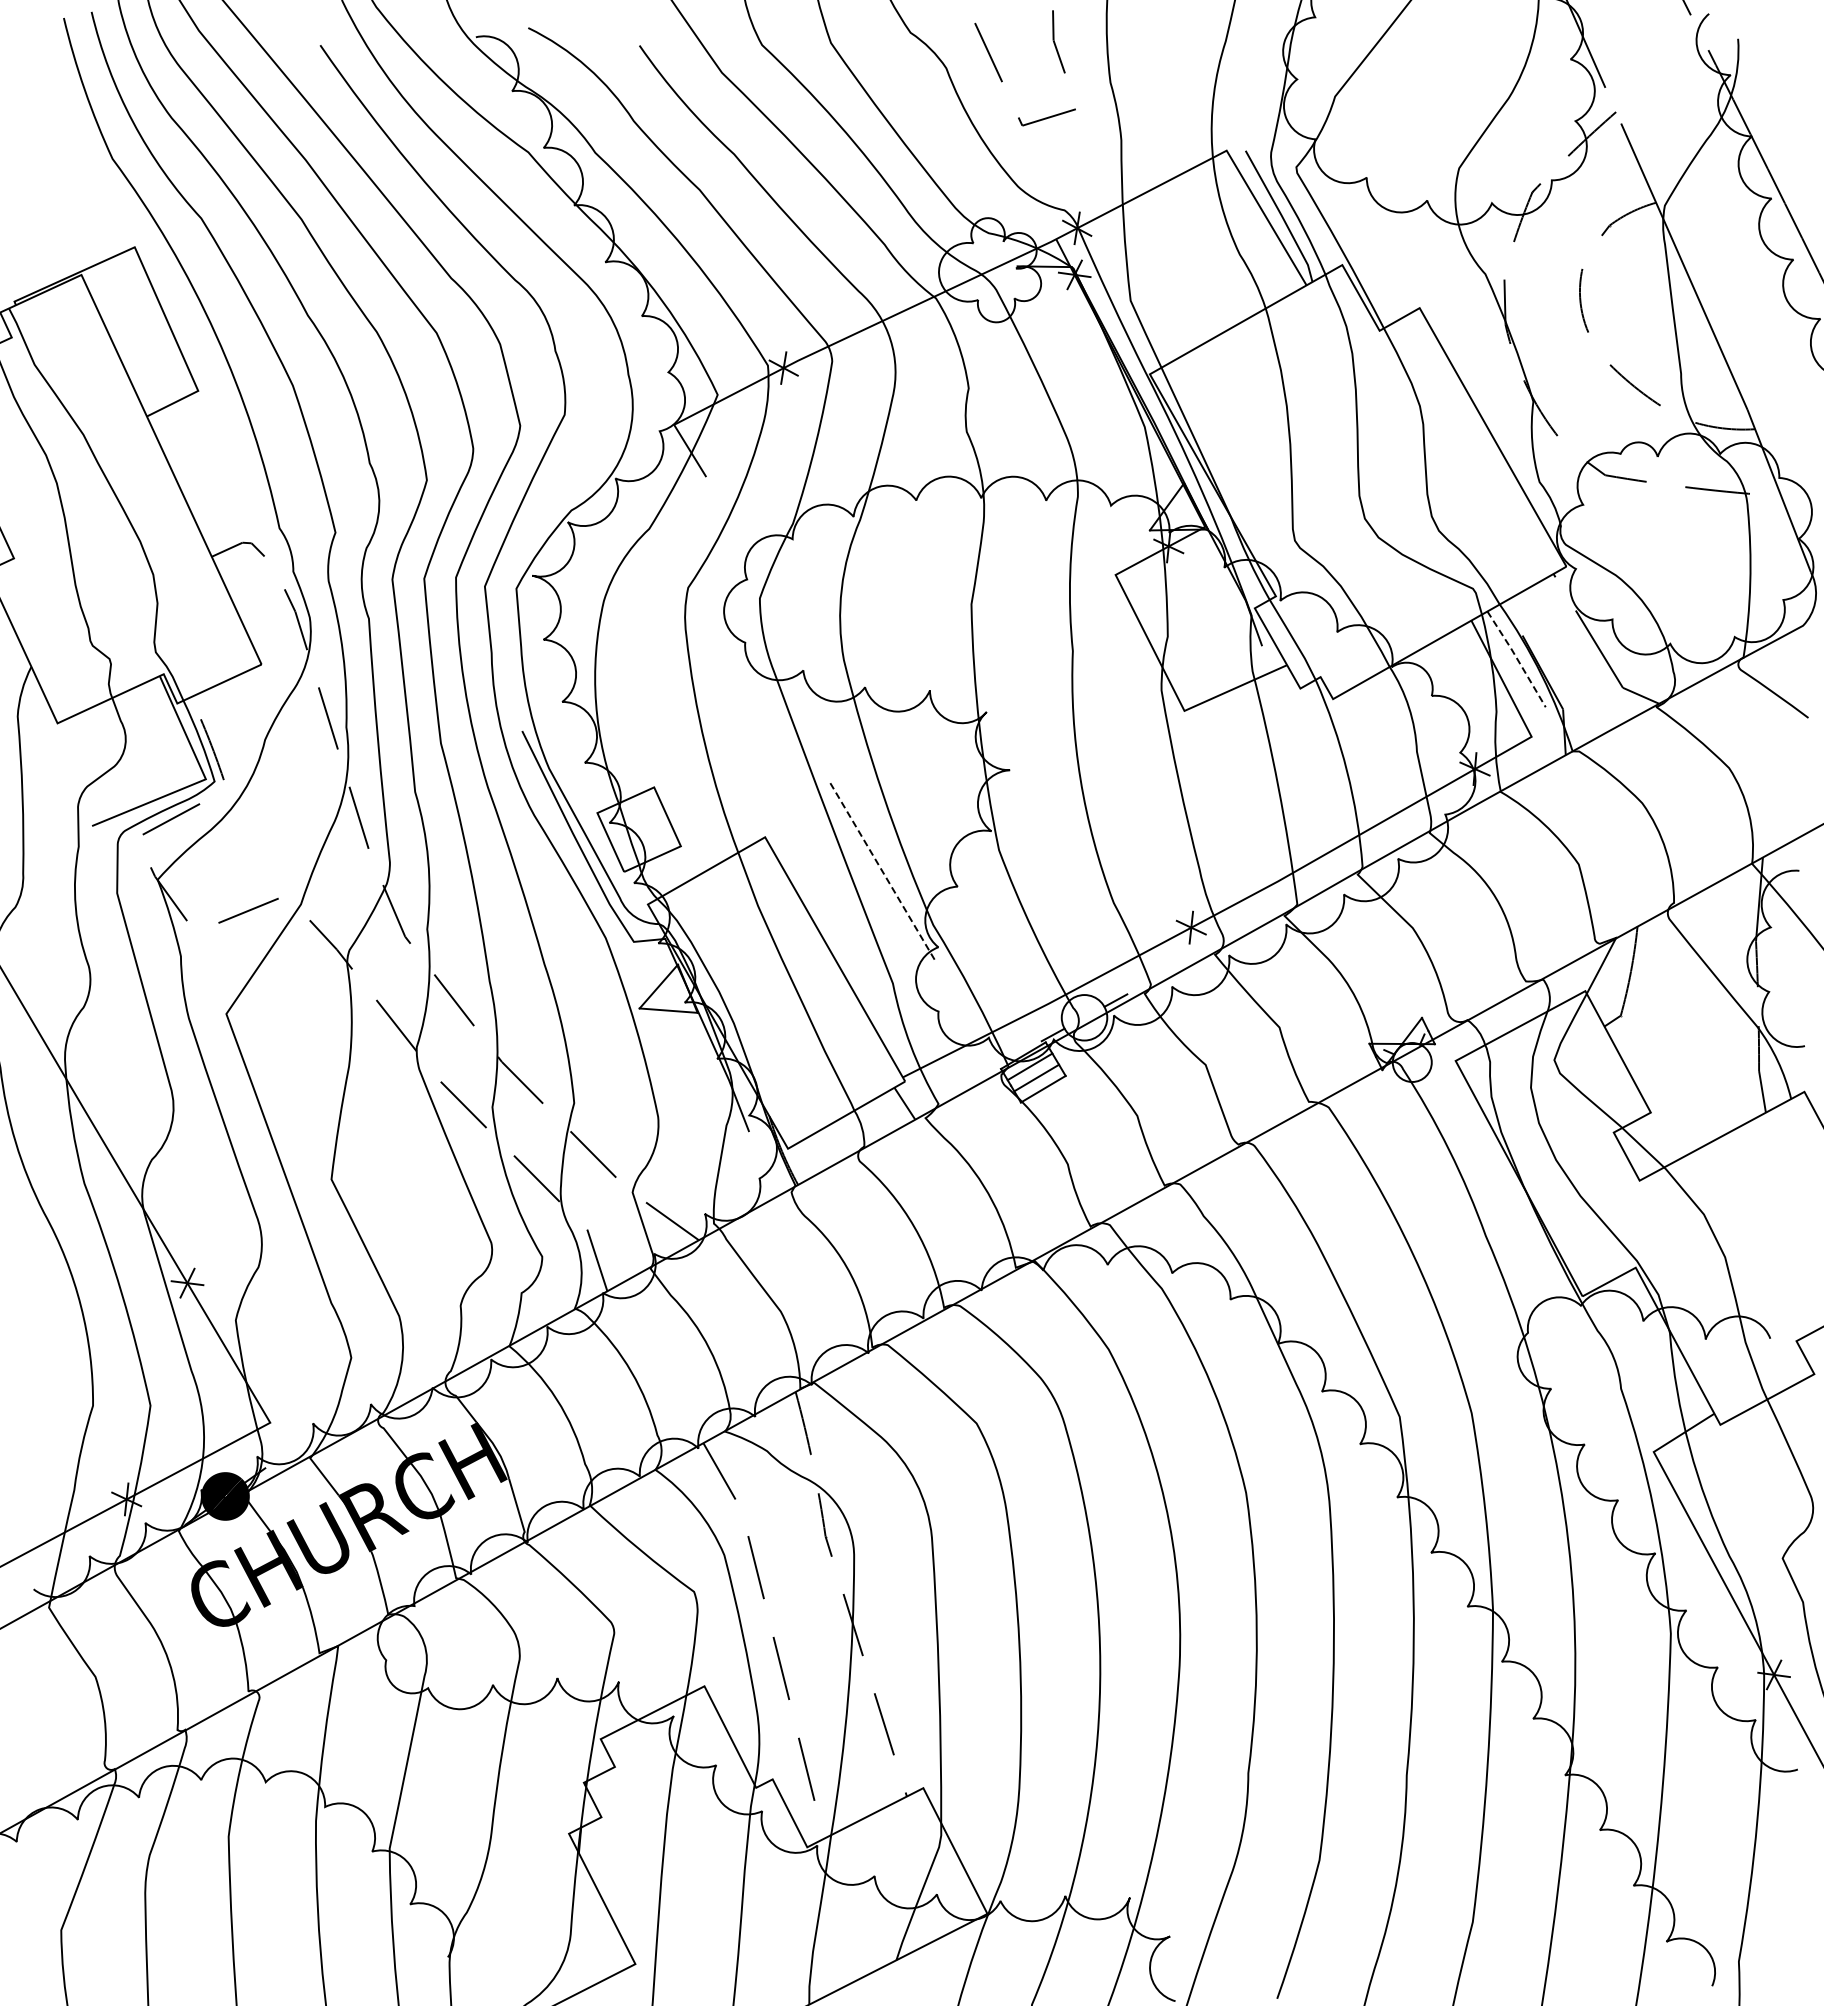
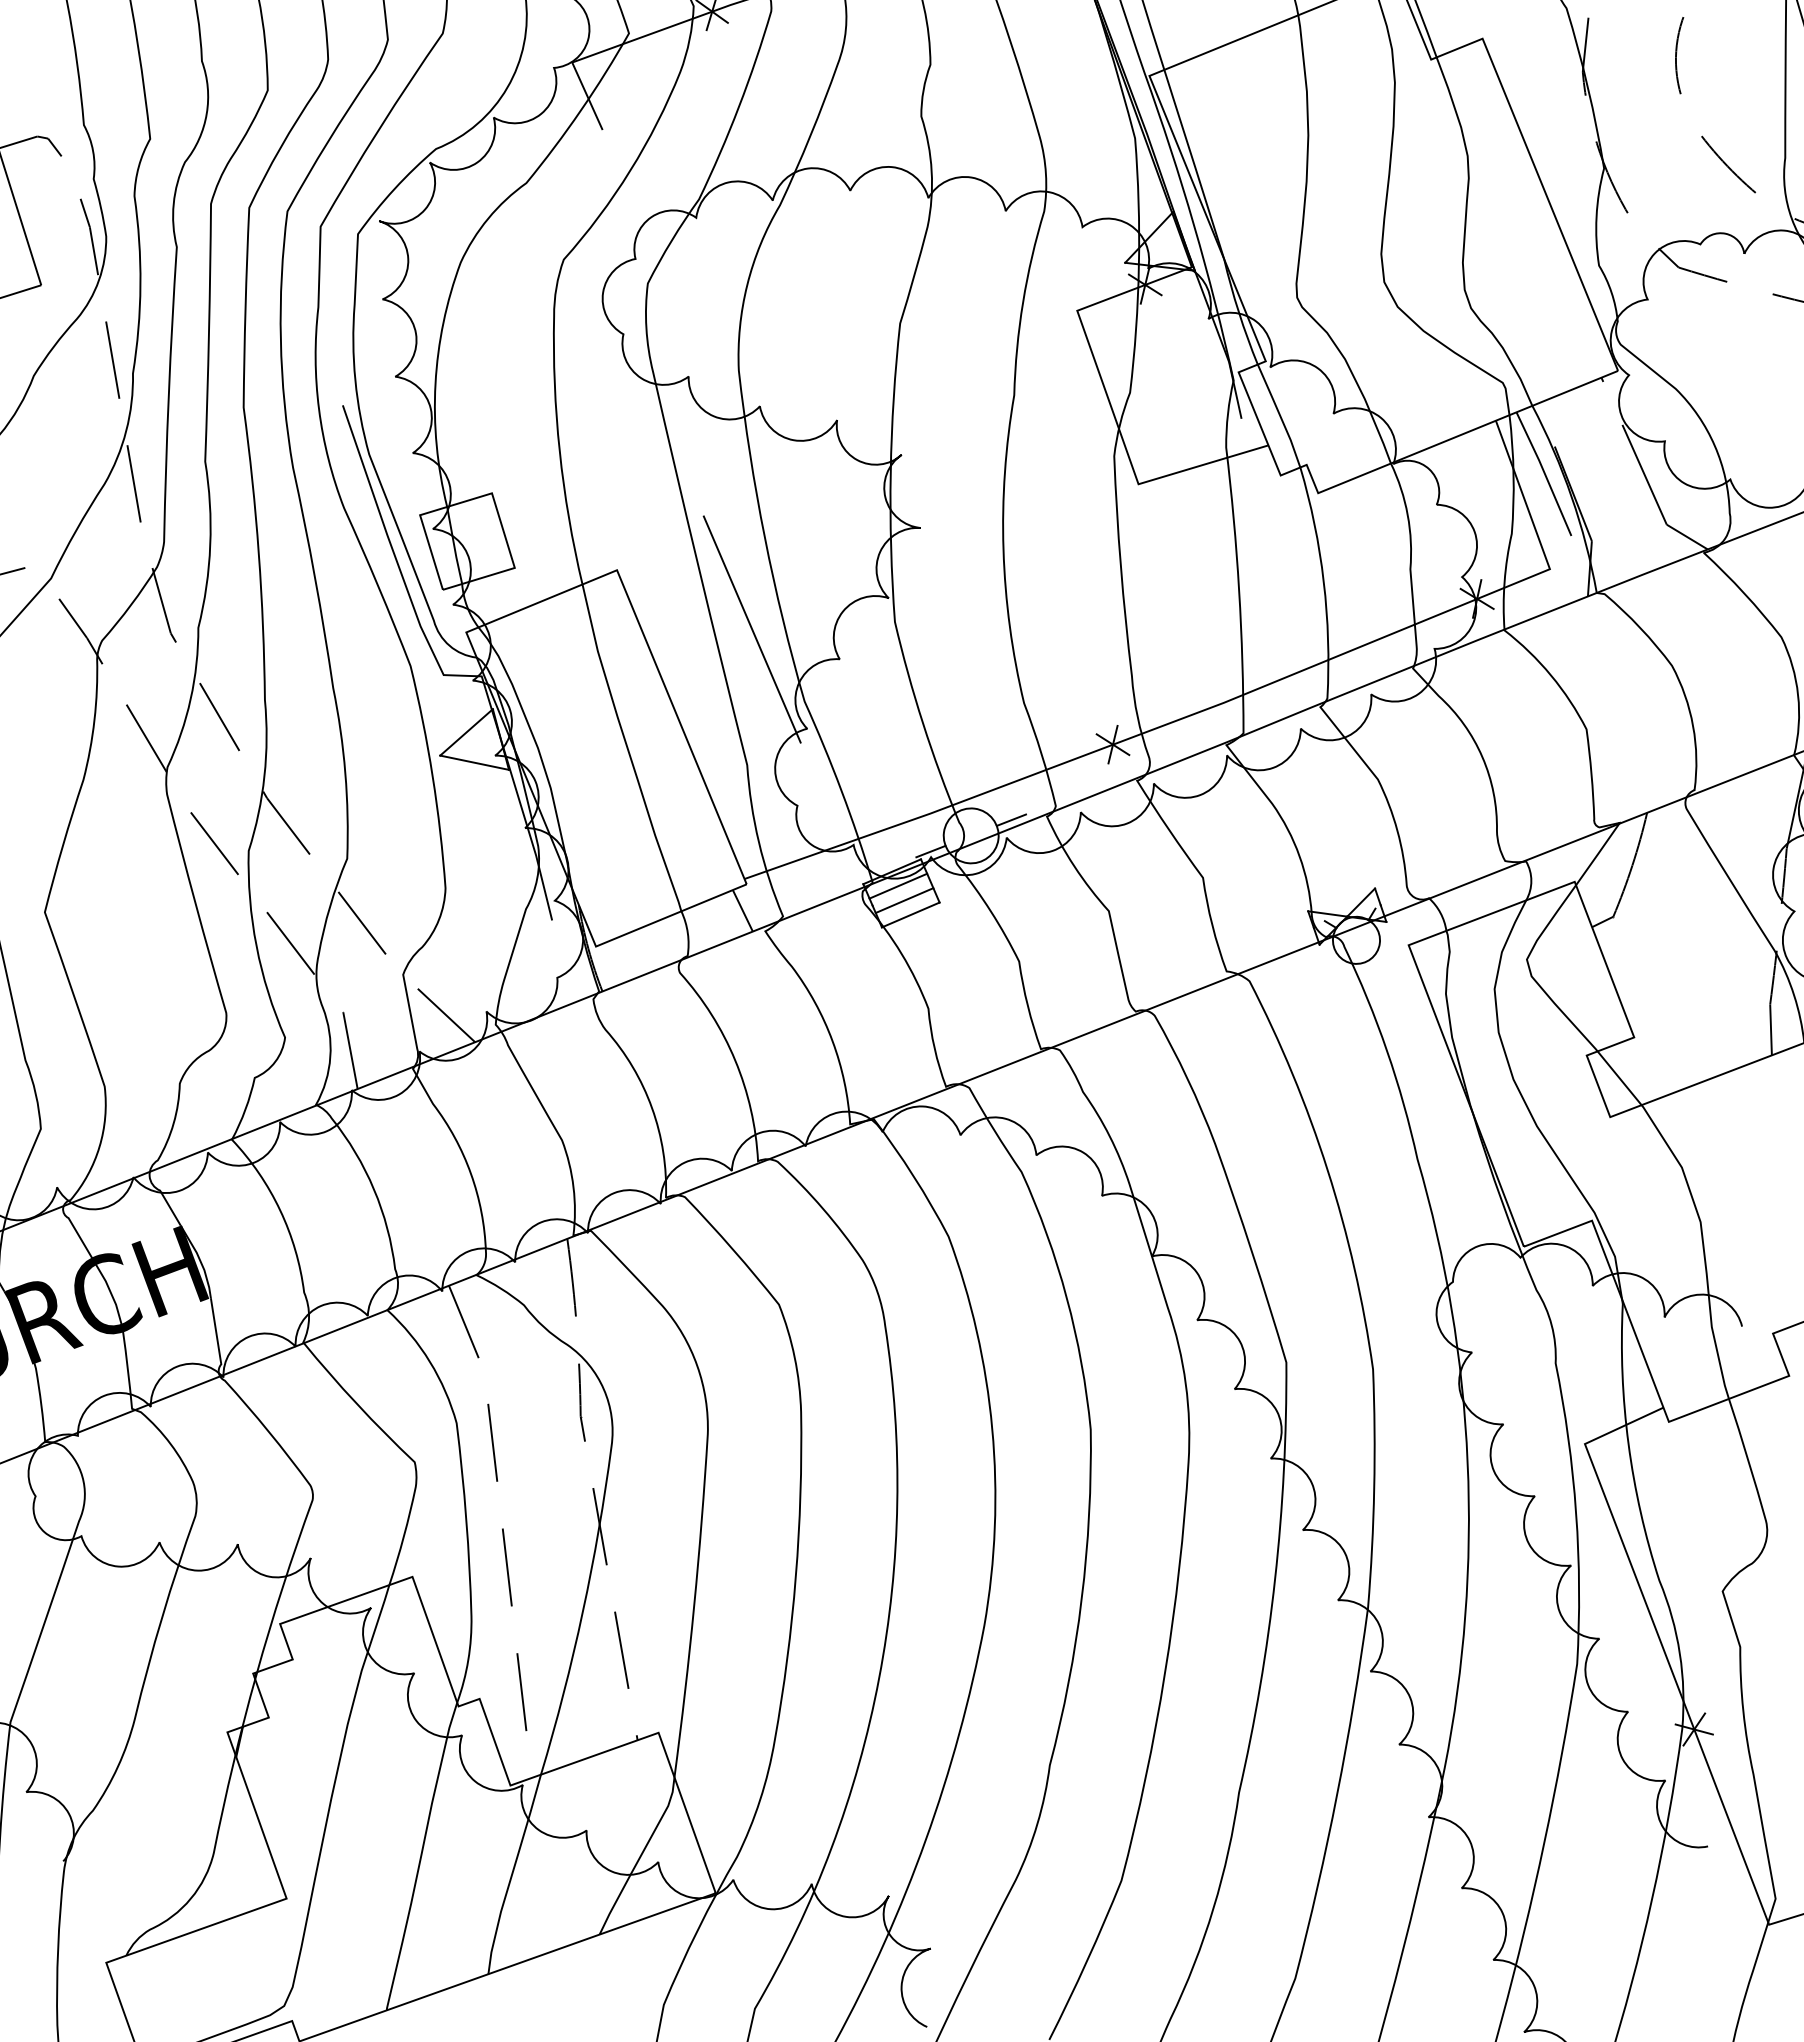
line: (1517, 658) -> (1545, 473), dashed -> solid
line: (882, 871) -> (752, 629), dashed -> solid

